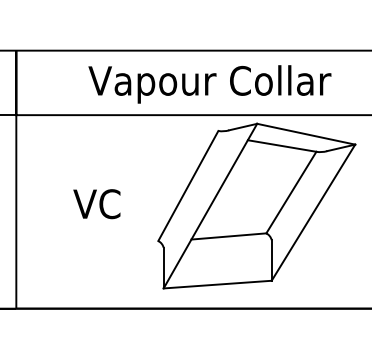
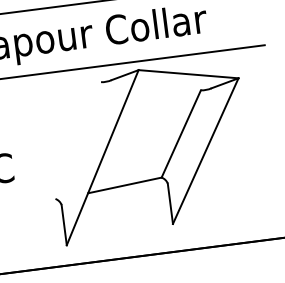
line: (281, 145) -> (165, 88), removed
line: (188, 186) -> (78, 141), removed
line: (217, 284) -> (119, 234), removed

